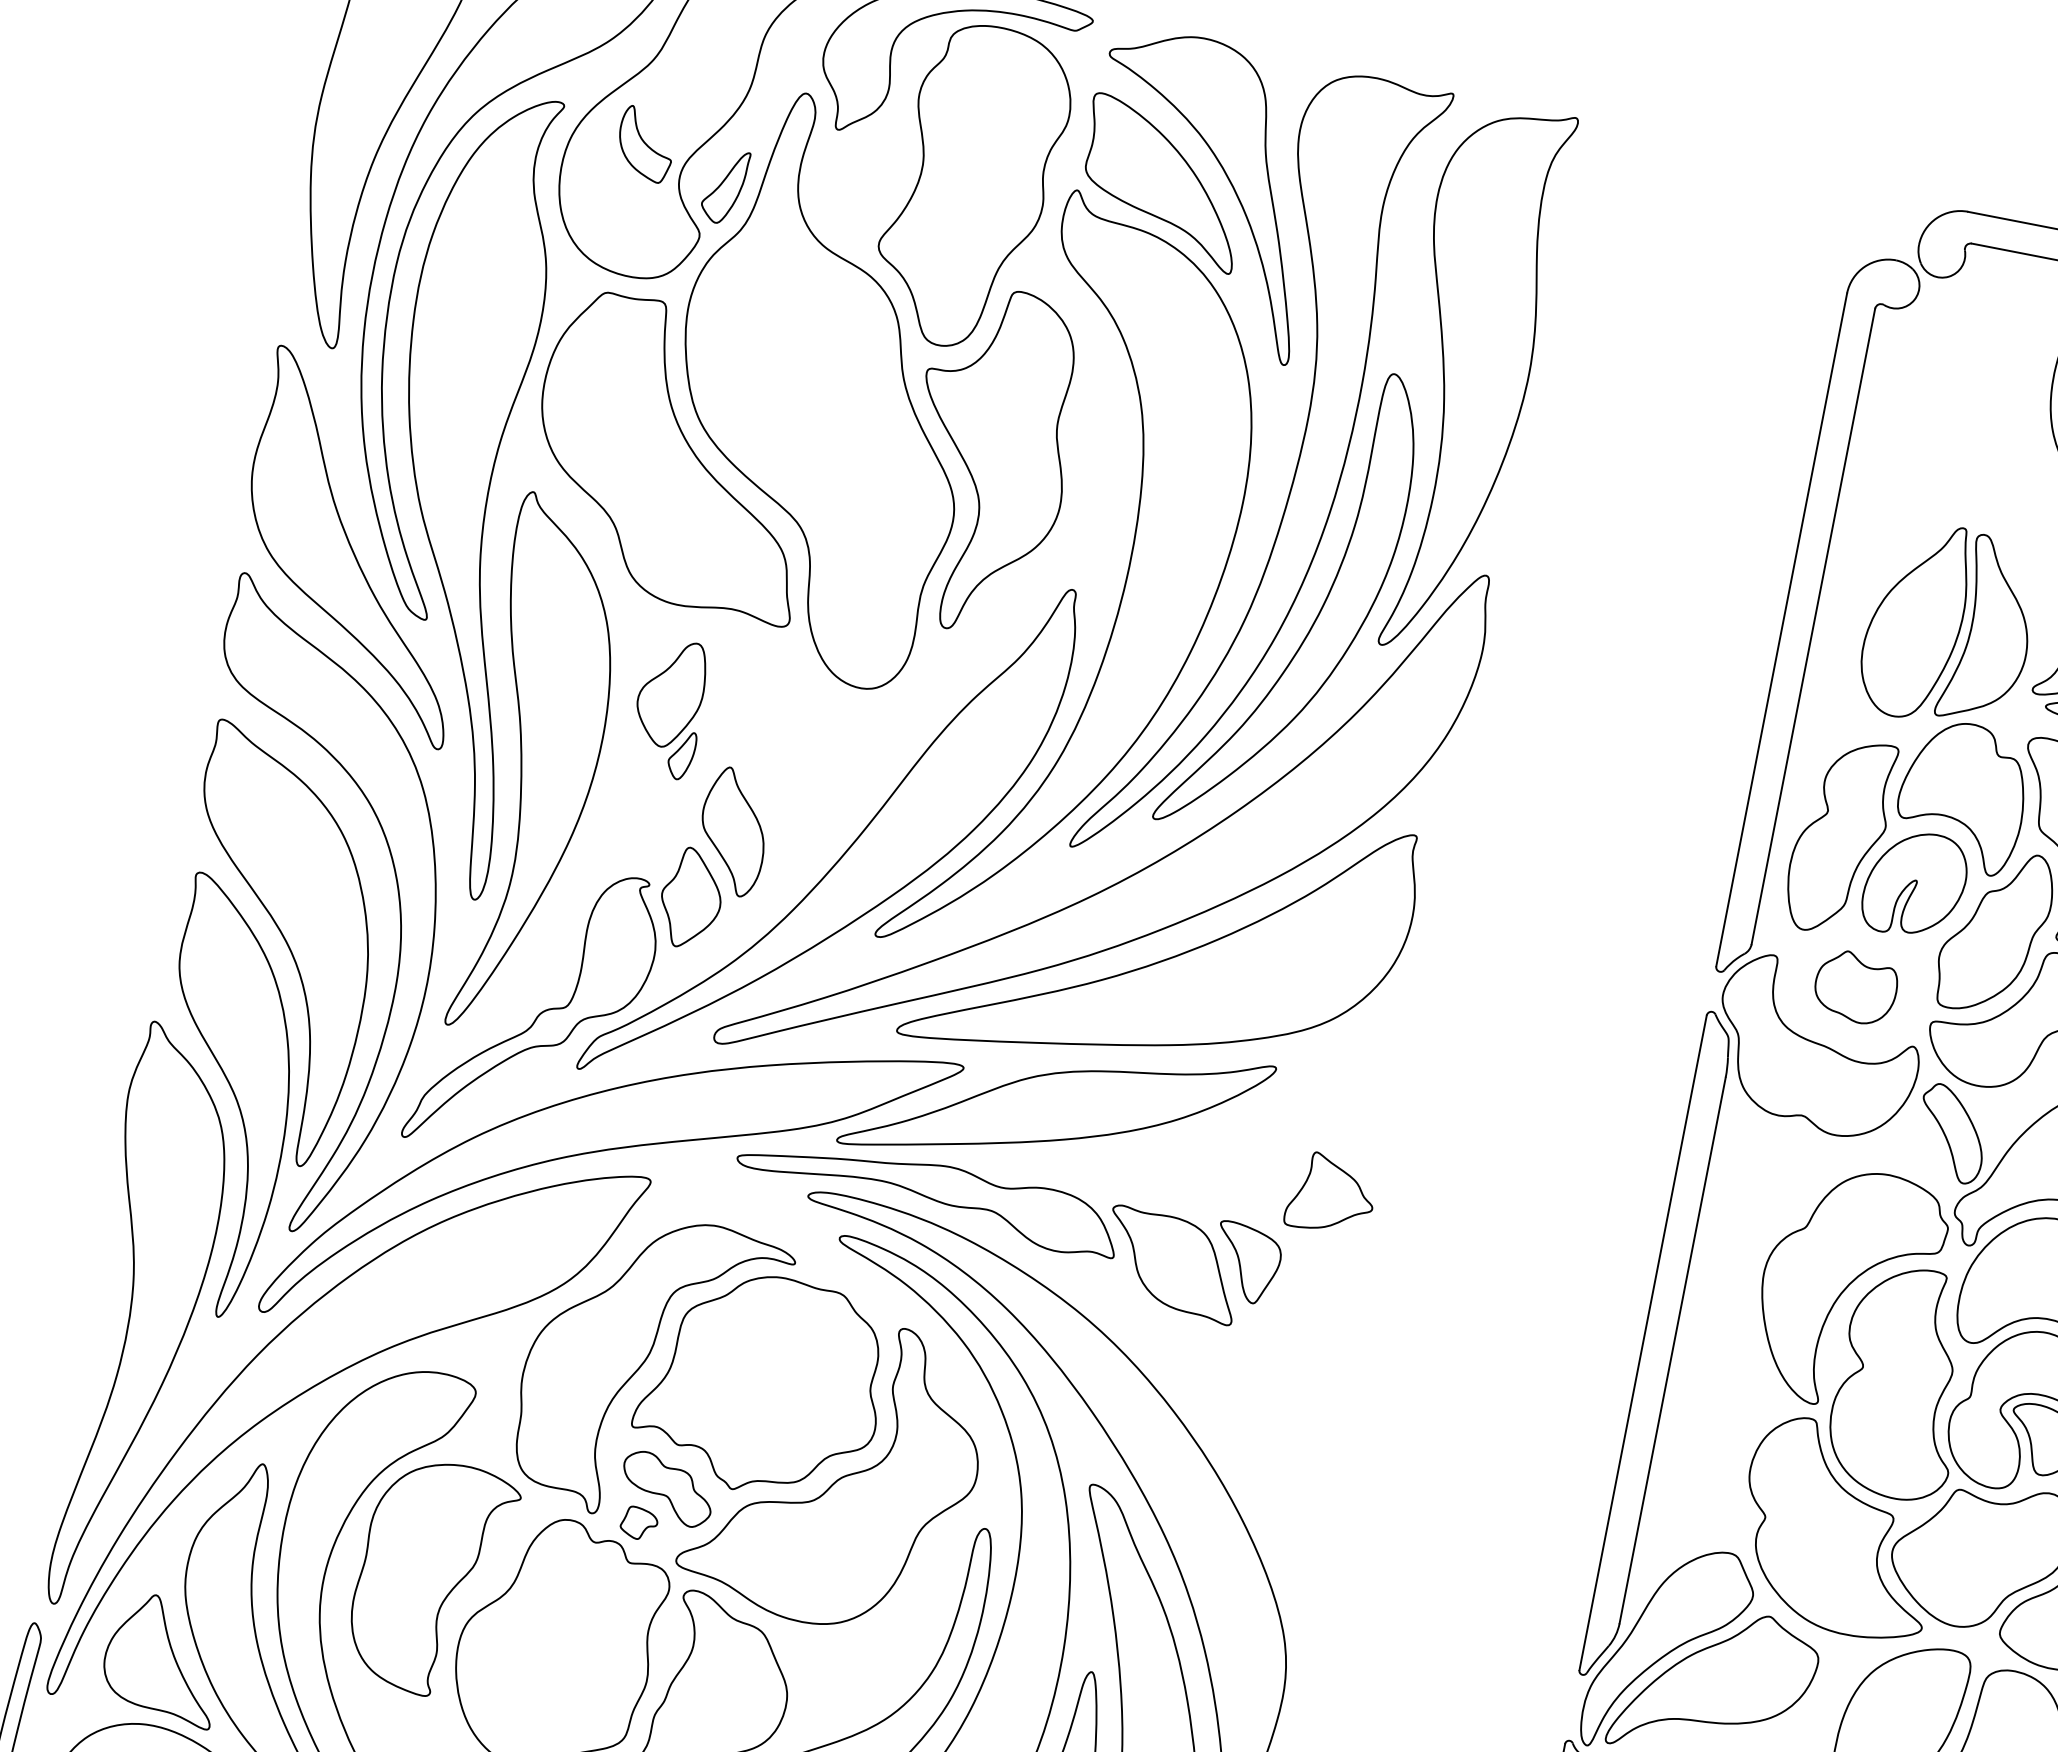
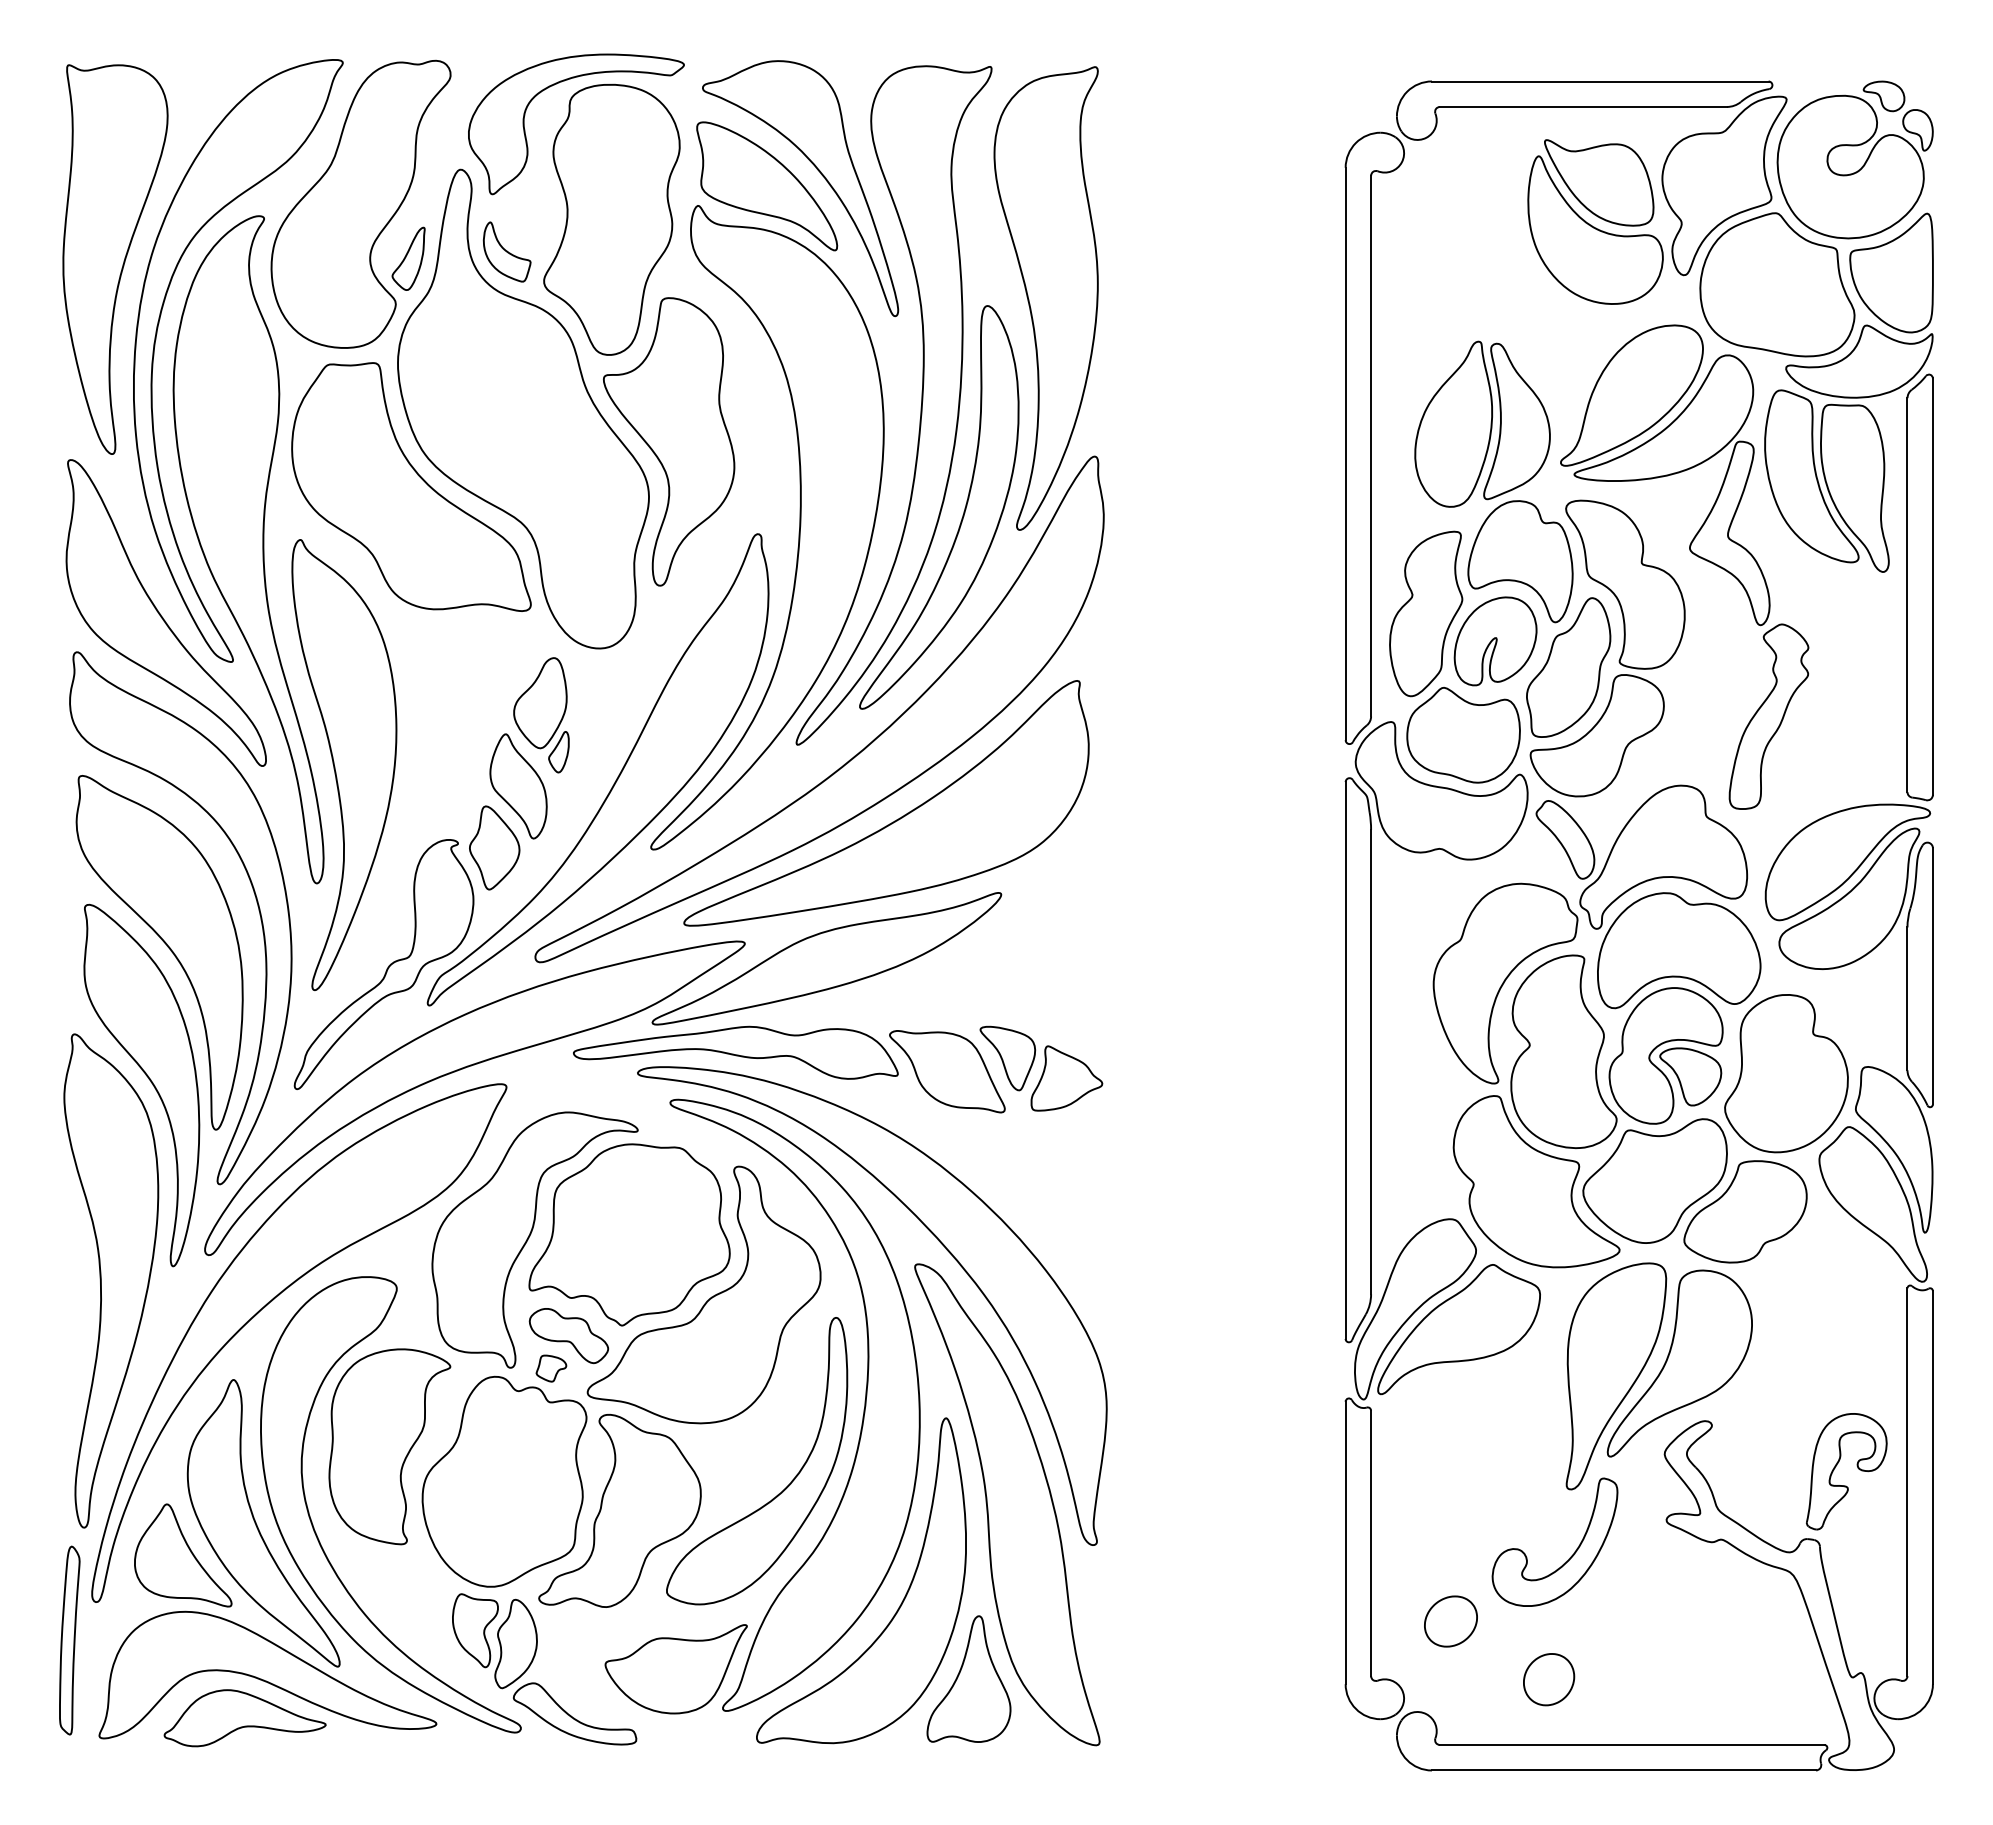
part: (645, 143) -> (506, 251), moved
part: (669, 708) -> (541, 715), moved
part: (1855, 987) -> (1463, 735), size x1.67
part: (1331, 1194) -> (1066, 1078), moved

